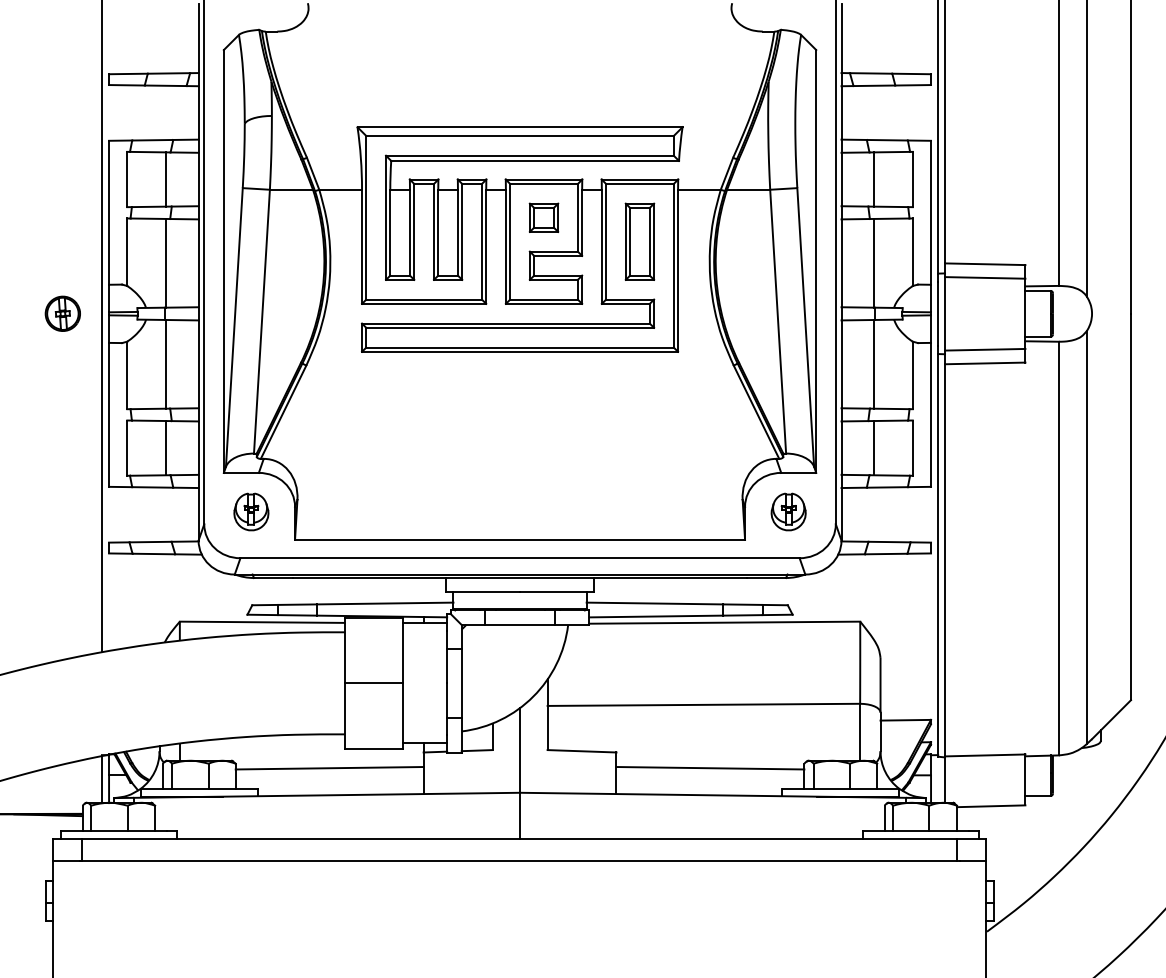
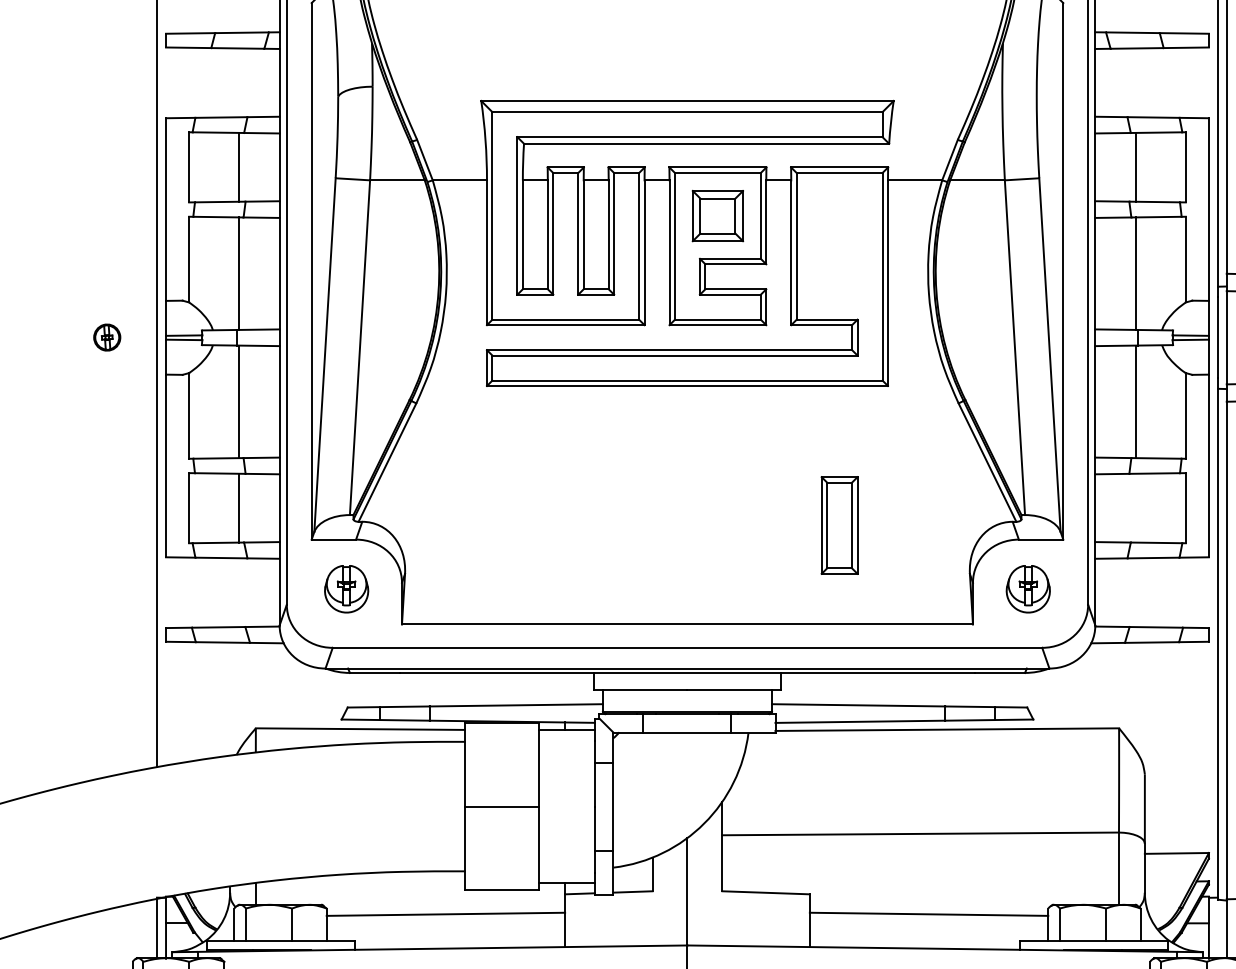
part: (543, 217) -> (717, 215), size x1.4
part: (639, 241) -> (839, 525), moved
part: (62, 313) -> (106, 337), size x0.6
line: (873, 448) -> (1135, 508), removed

